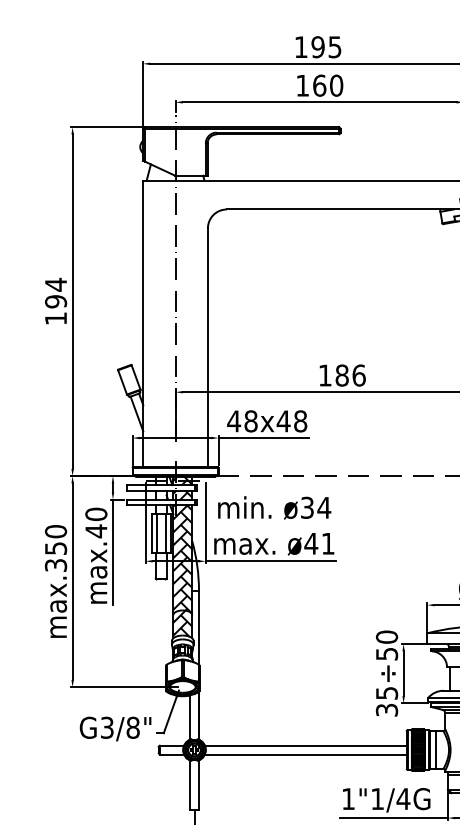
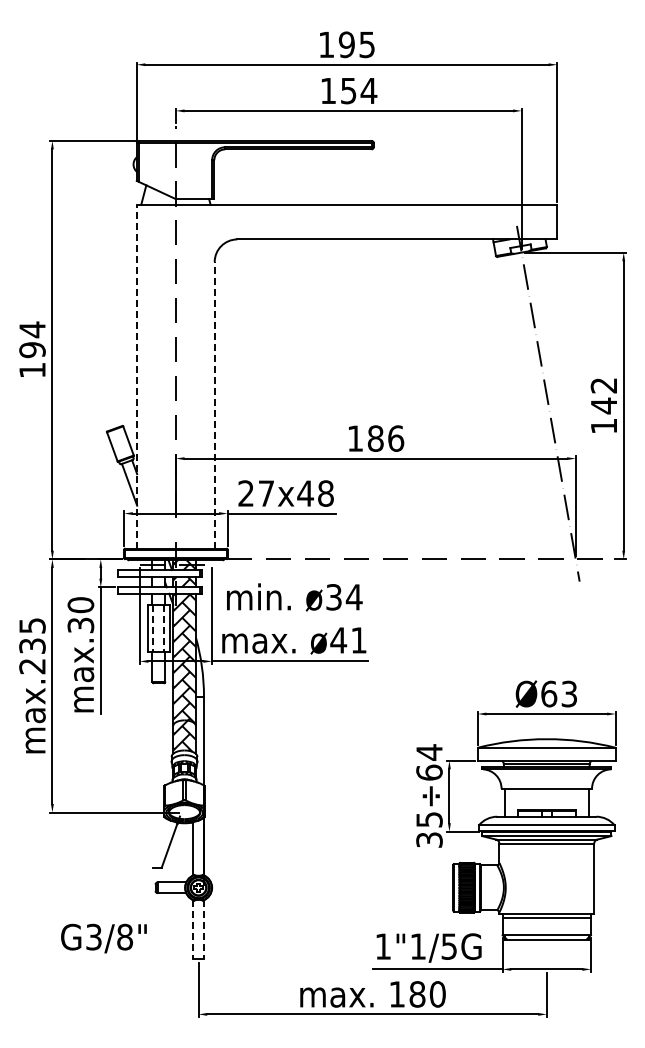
text: (328, 85) -> (359, 90), 160 -> 154
line: (143, 323) -> (137, 376), solid -> dashed
line: (207, 347) -> (214, 404), solid -> dashed
text: (241, 421) -> (255, 493), 48x48 -> 27x48
text: (96, 531) -> (80, 625), max.40 -> max.30
line: (156, 533) -> (153, 628), solid -> dashed
line: (166, 533) -> (164, 628), solid -> dashed
text: (56, 548) -> (32, 645), max.350 -> max.235
text: (386, 645) -> (429, 762), 35÷50 -> 35÷64
text: (115, 728) -> (103, 938), moved
line: (306, 745) -> (332, 882), removed
line: (436, 749) -> (488, 887), removed
line: (306, 754) -> (332, 893), removed
line: (190, 784) -> (193, 929), solid -> dashed
line: (199, 784) -> (204, 929), solid -> dashed
text: (402, 798) -> (448, 946), 1"1/4G -> 1"1/5G

